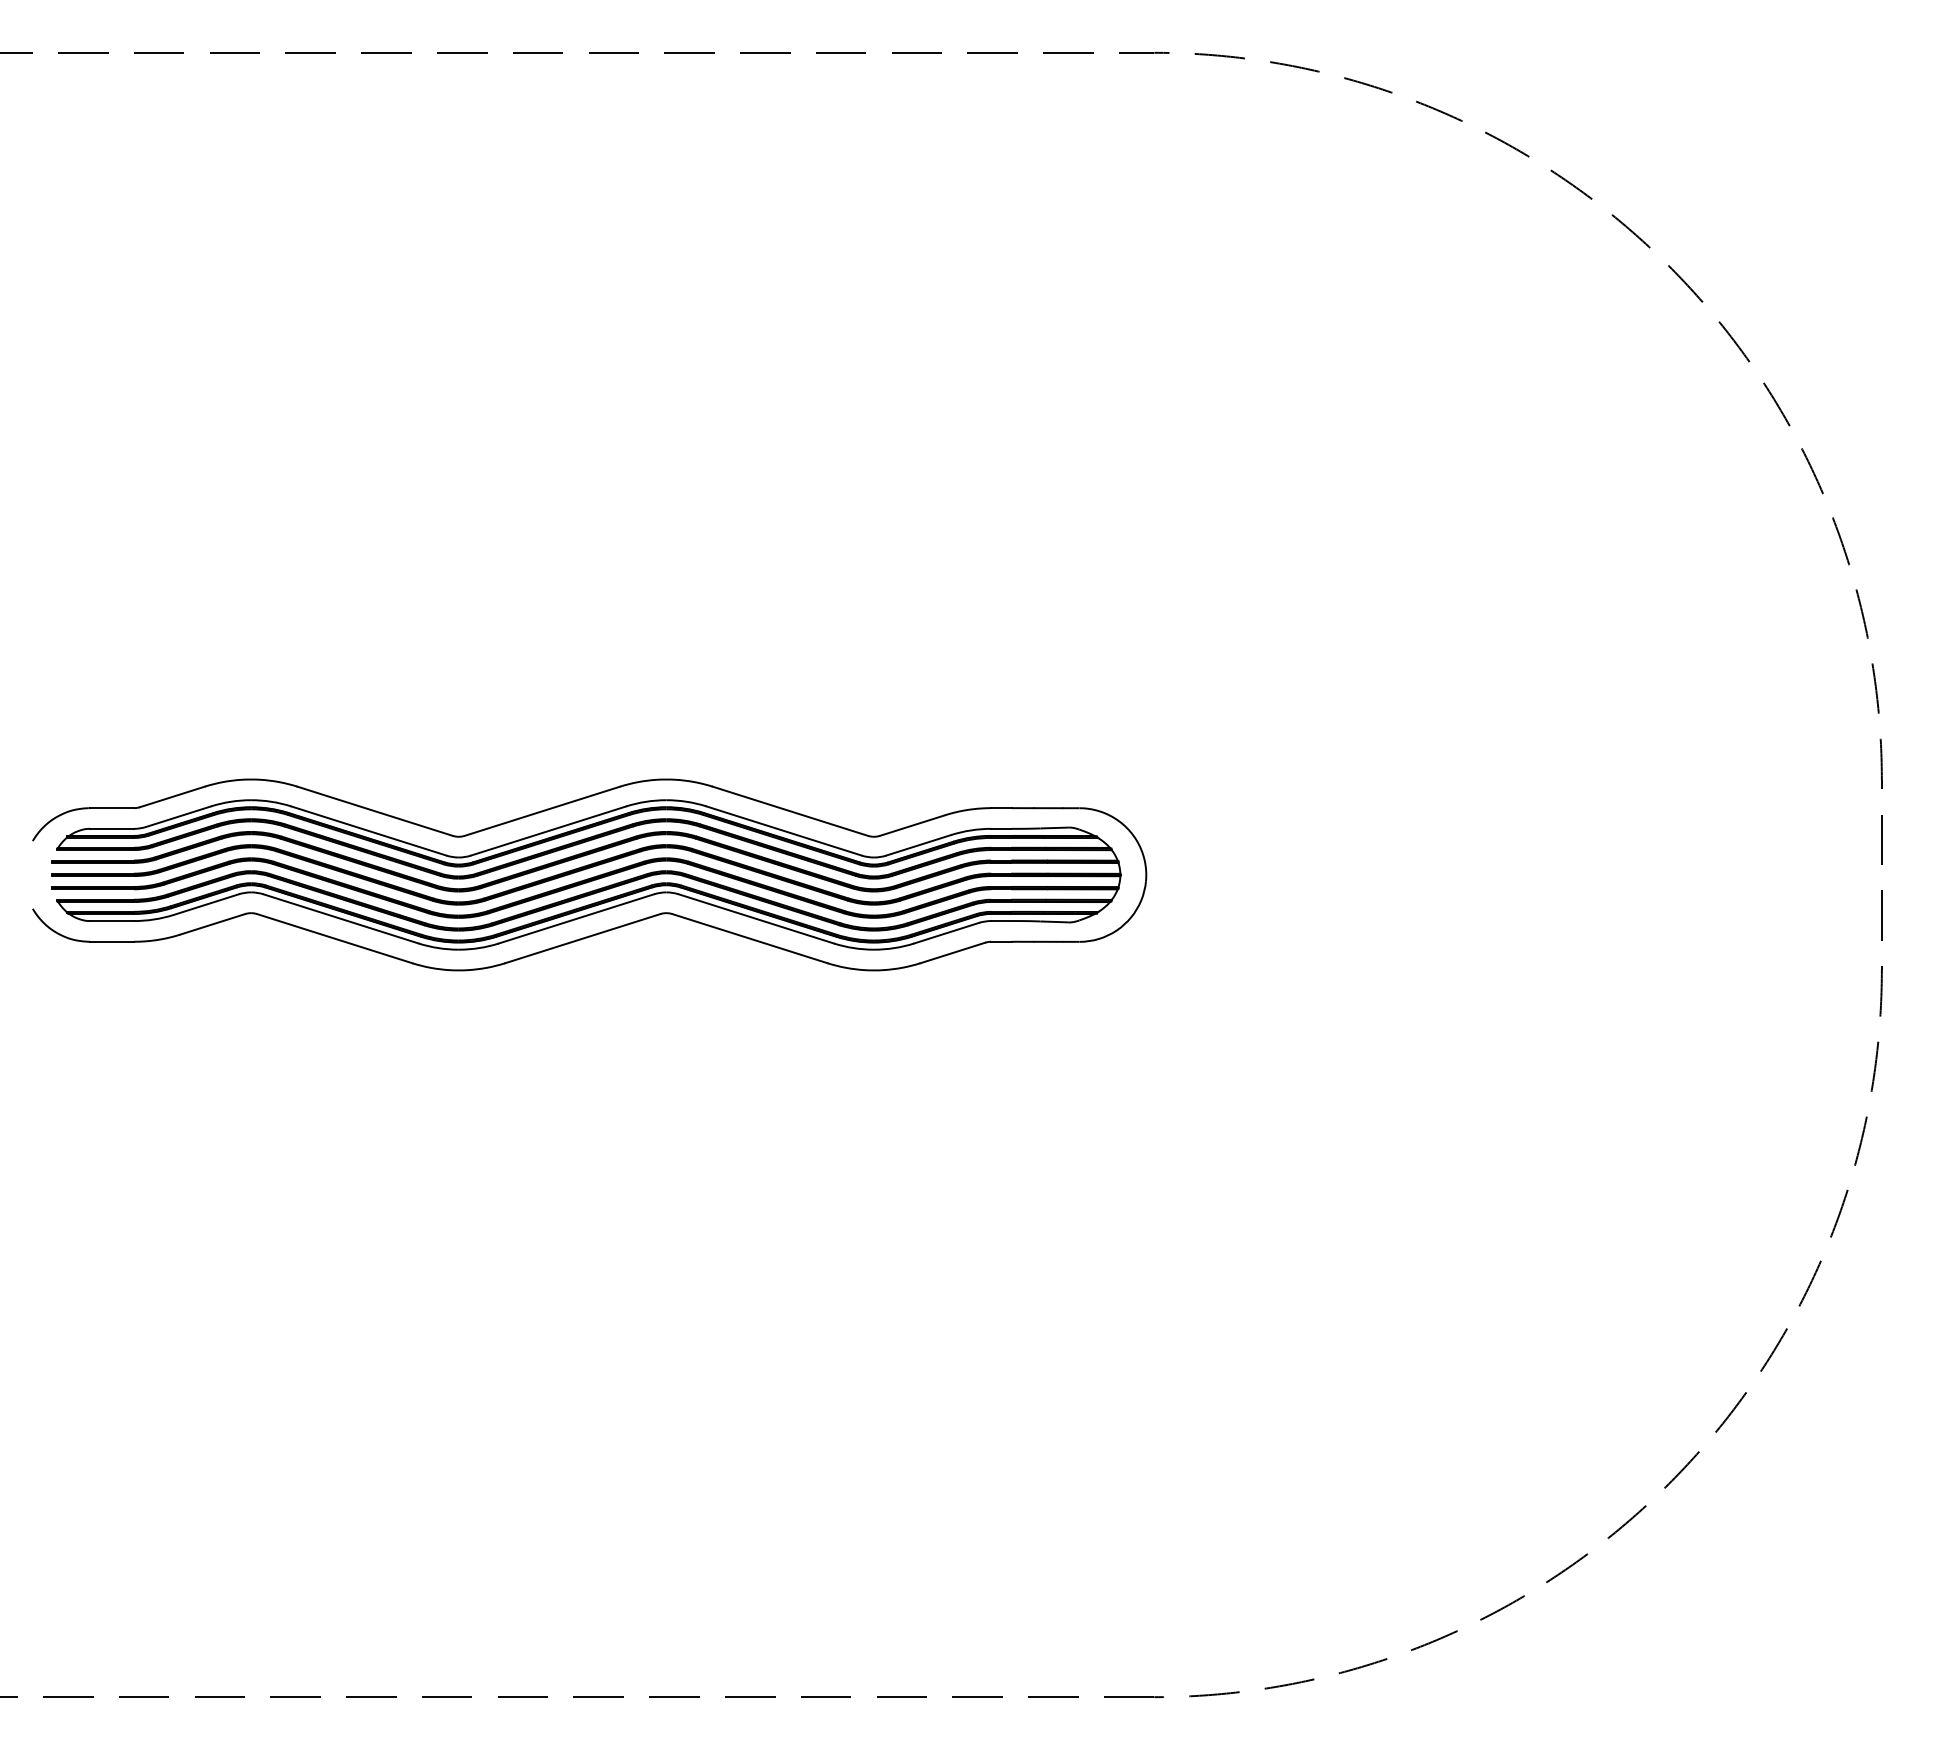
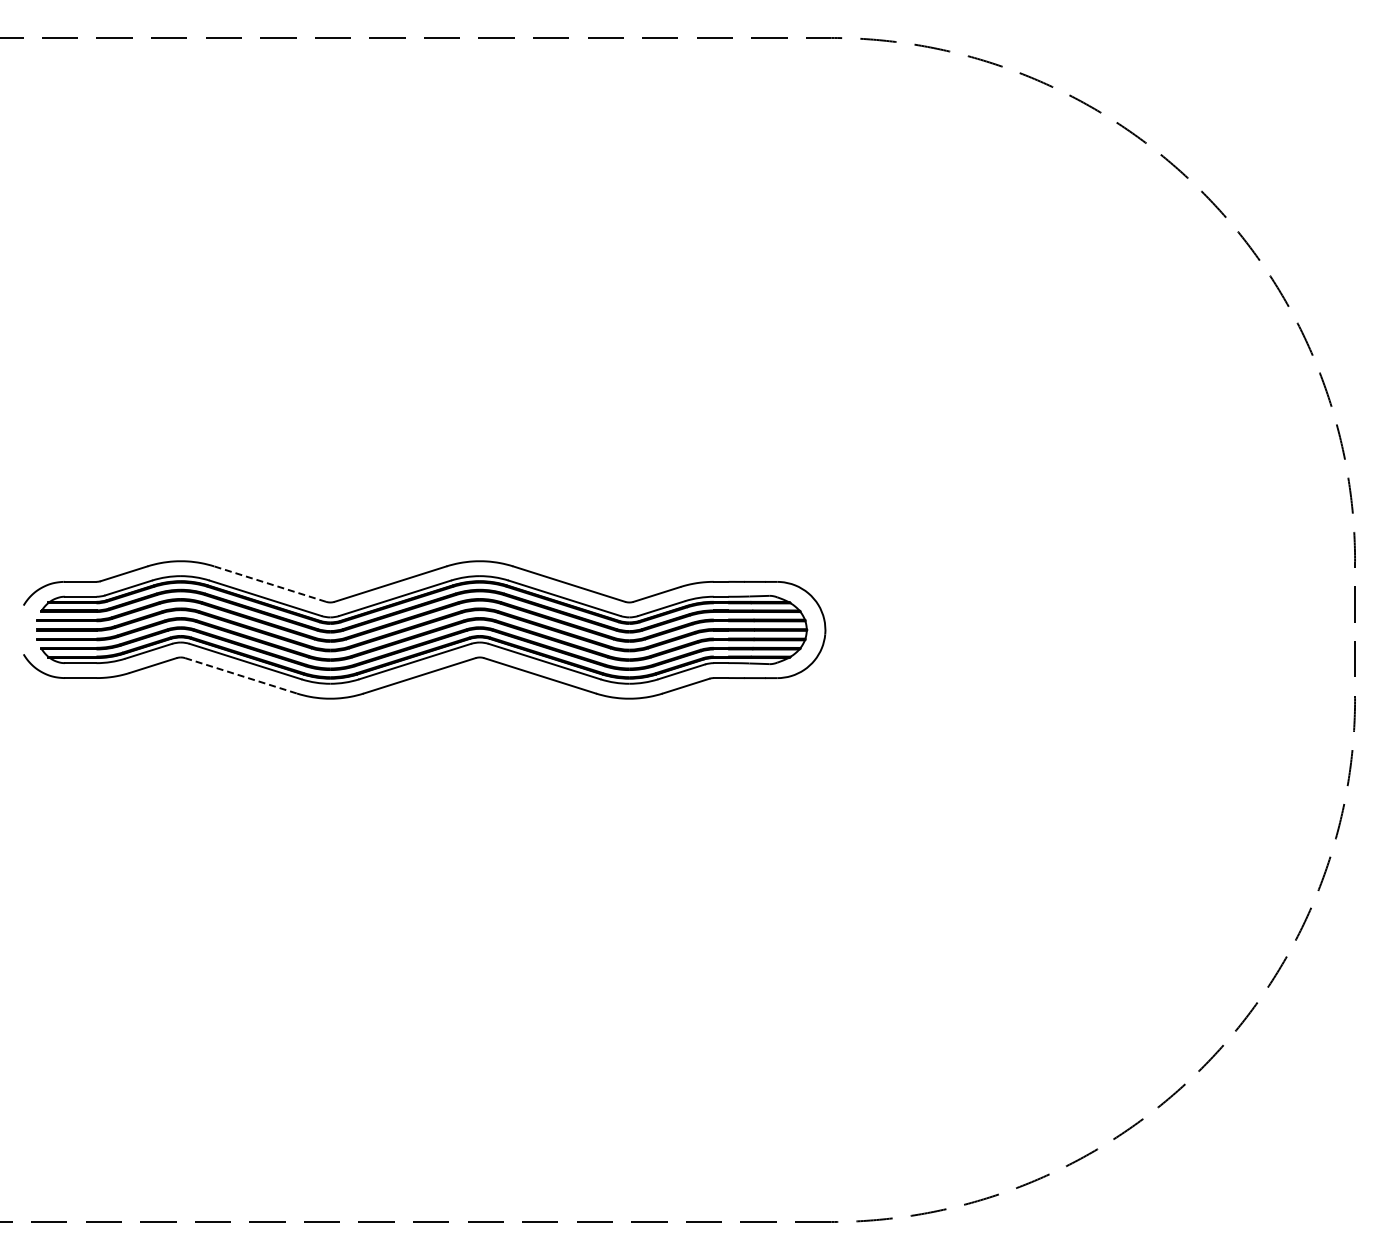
line: (375, 811) -> (270, 584), solid -> dashed
line: (335, 938) -> (241, 675), solid -> dashed

